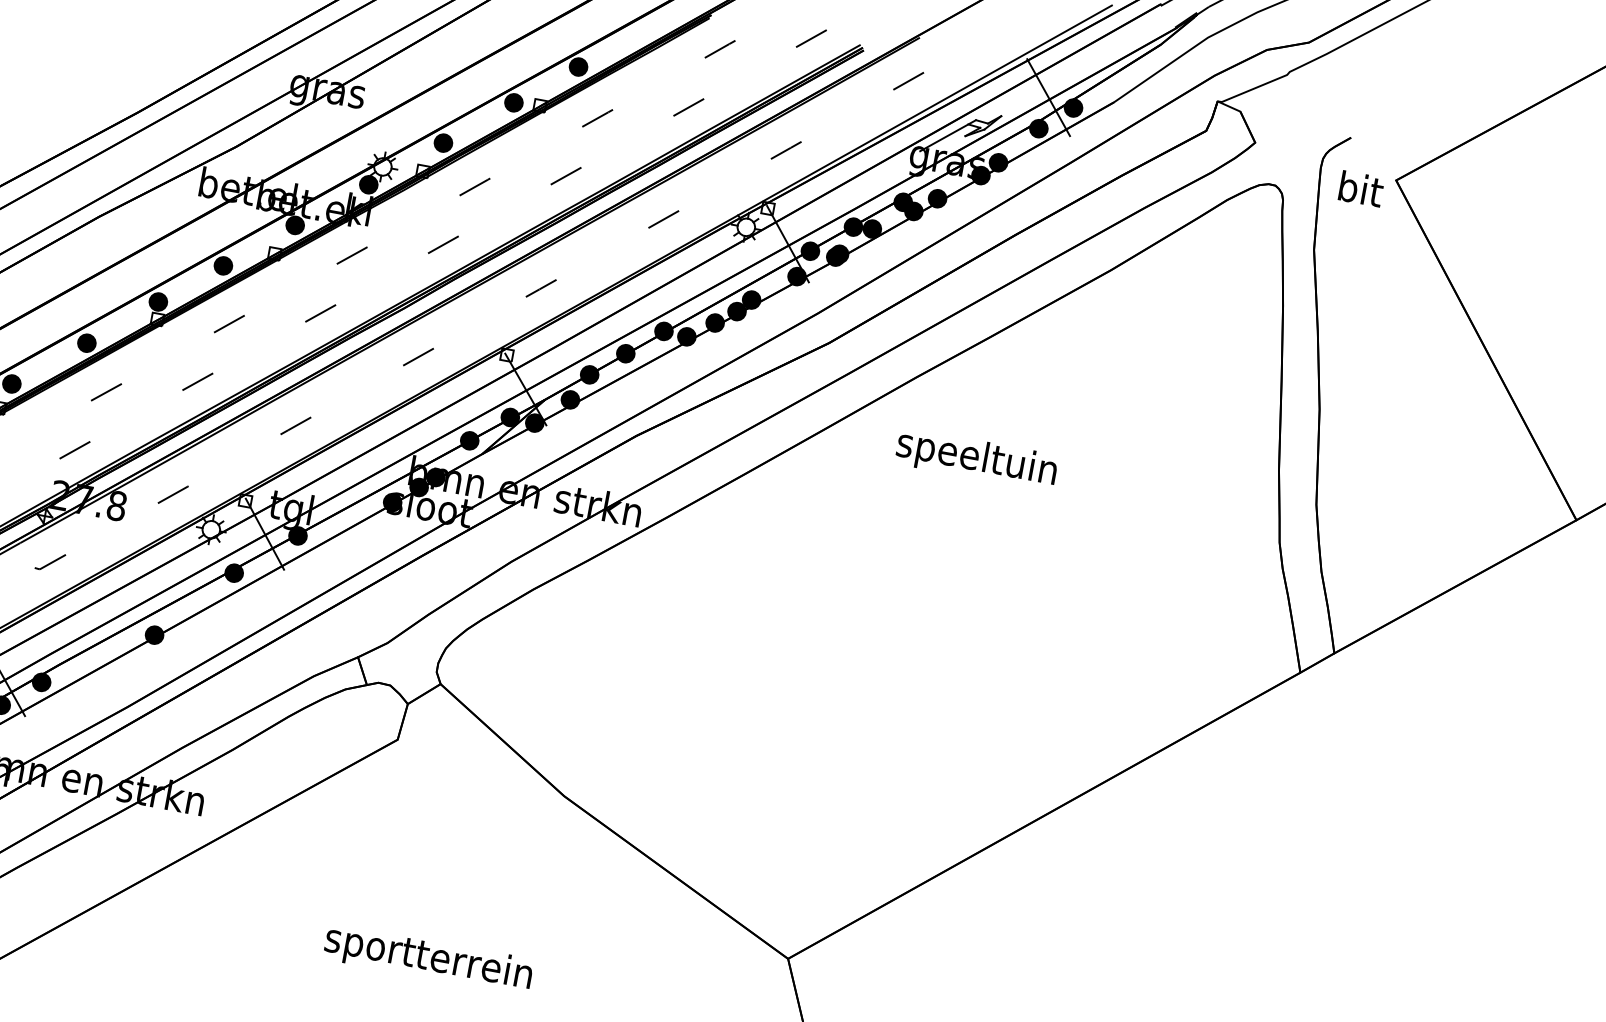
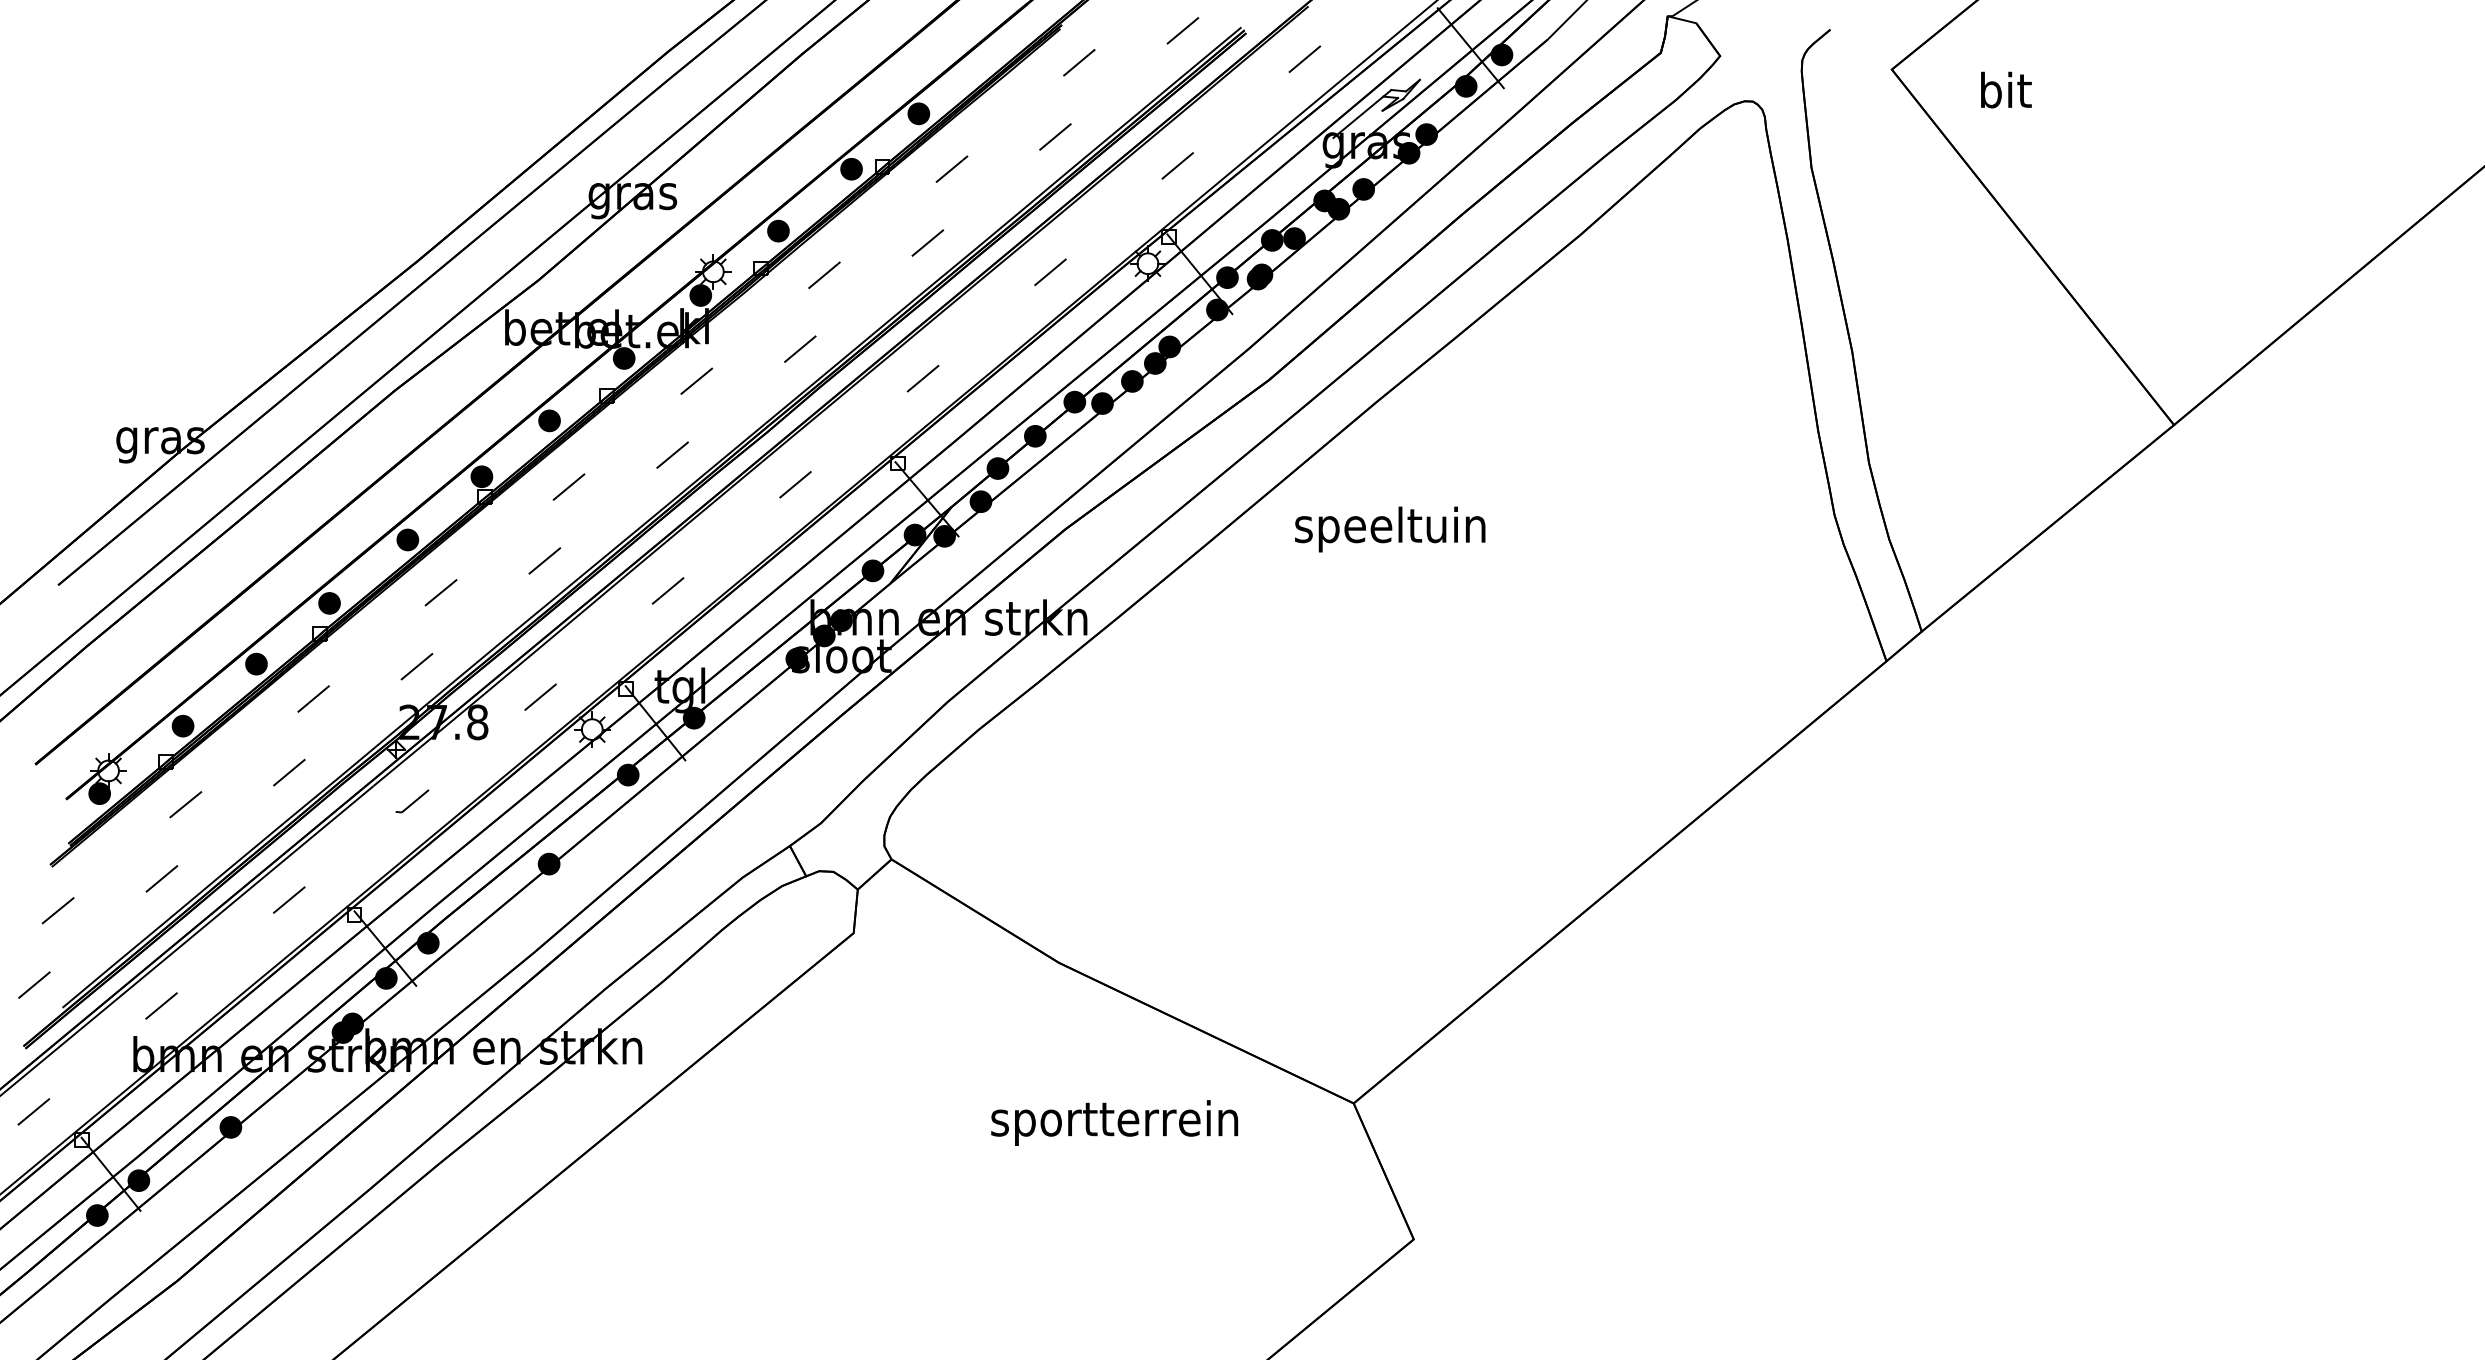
text: (1361, 188) -> (2006, 89), moved
text: (976, 459) -> (1390, 529), moved
text: (428, 958) -> (1114, 1122), moved

